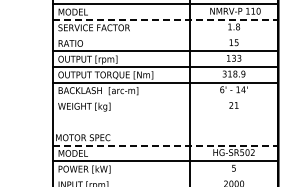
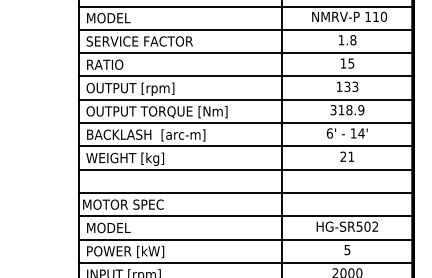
line: (166, 19) -> (247, 29), dashed -> solid
line: (165, 35) -> (245, 52), added
line: (165, 98) -> (245, 146), added
line: (165, 114) -> (245, 170), added
line: (165, 129) -> (245, 192), added
line: (166, 145) -> (247, 216), dashed -> solid
line: (165, 177) -> (245, 263), added

